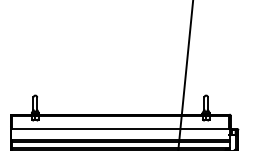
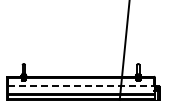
line: (121, 129) -> (81, 86), solid -> dashed

